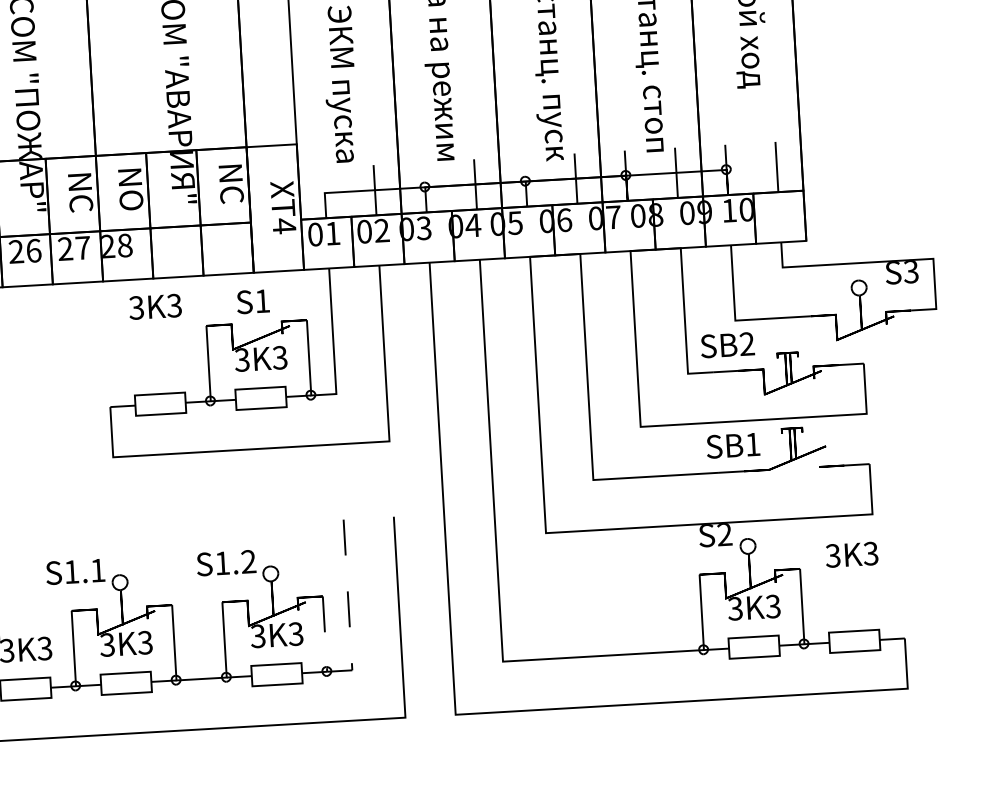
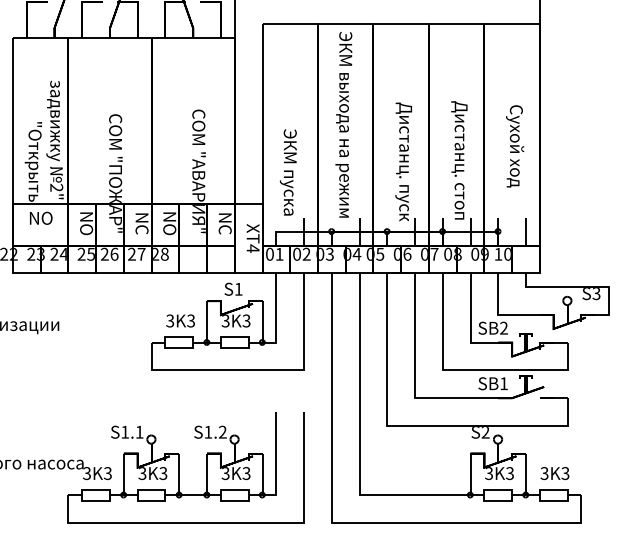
text: (155, 305) -> (180, 320), moved
text: (851, 554) -> (554, 473), moved
line: (351, 647) -> (276, 482), dashed -> solid

